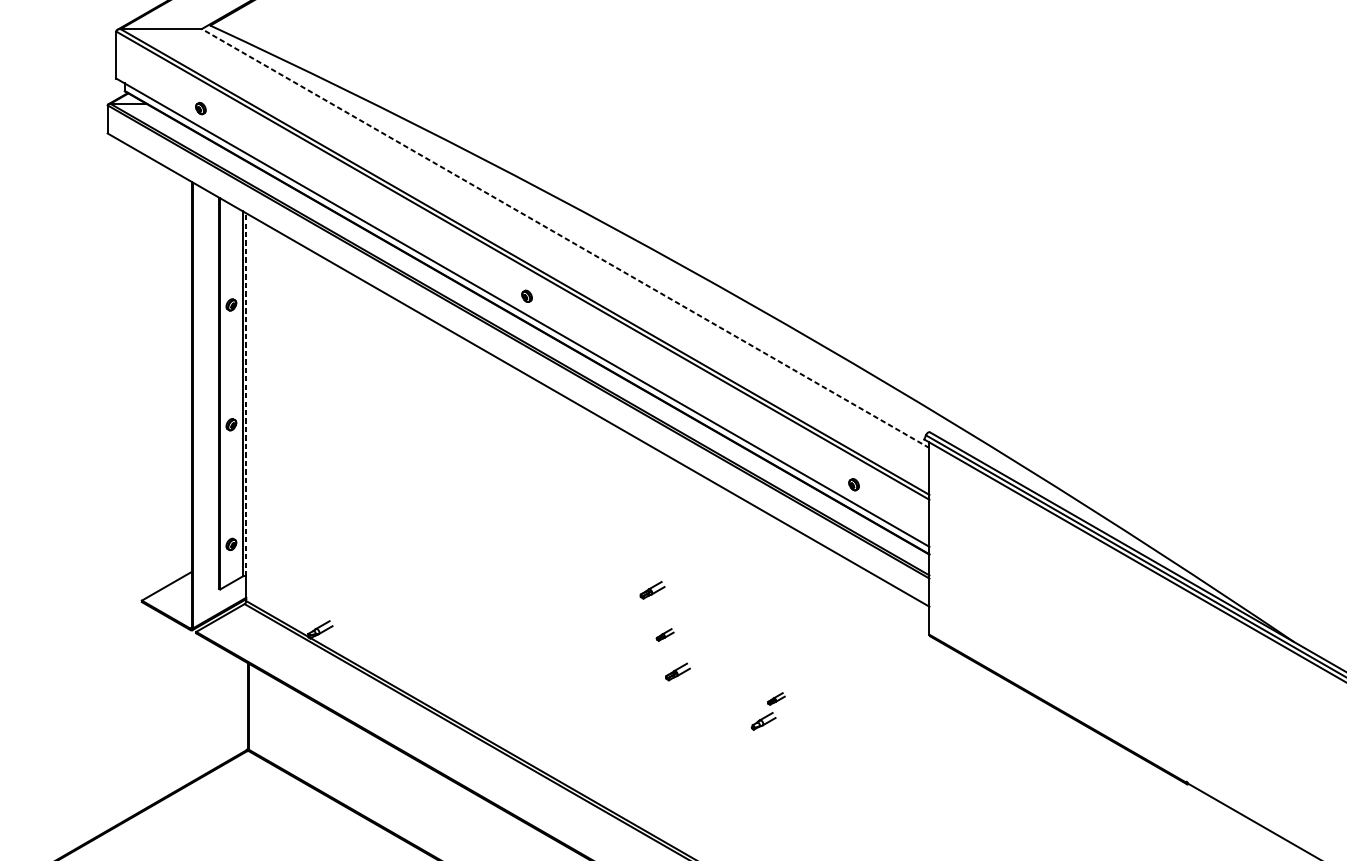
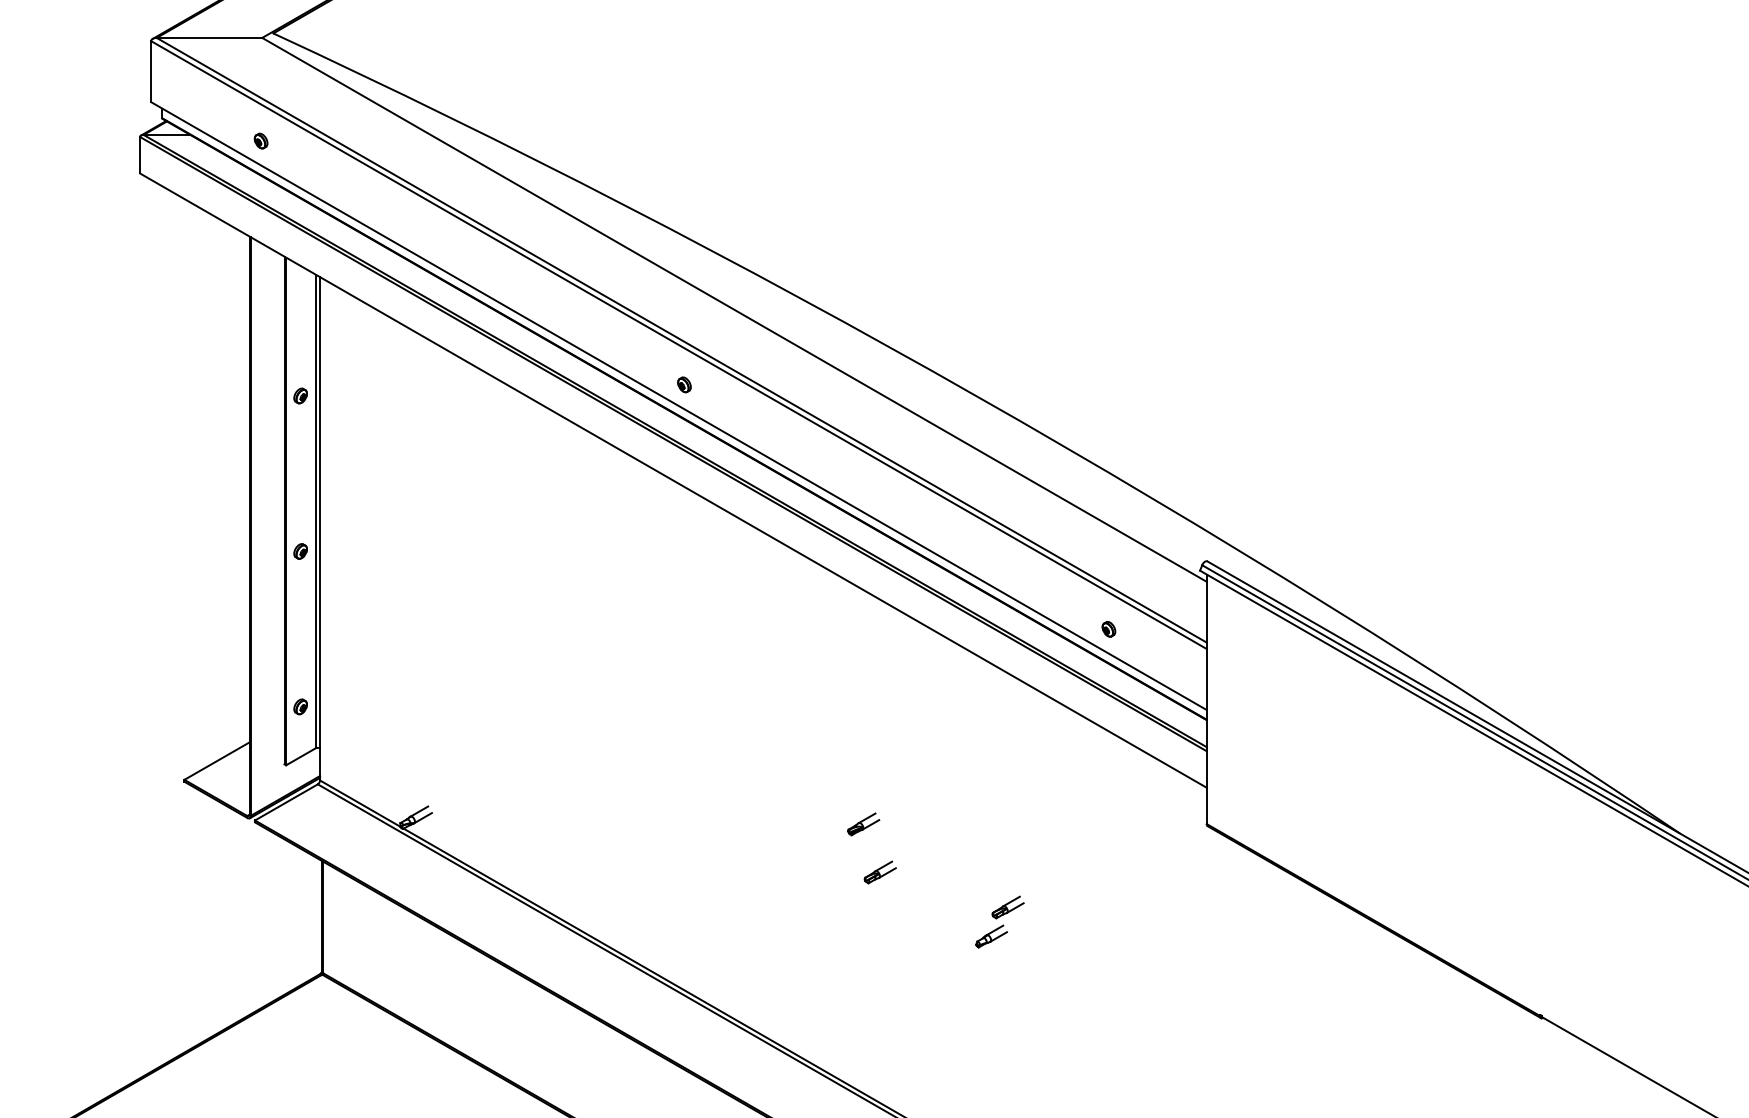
line: (565, 238) -> (734, 309), dashed -> solid
line: (246, 394) -> (320, 512), dashed -> solid
part: (651, 590) -> (846, 766), removed
part: (665, 635) -> (863, 824), size x1.43
part: (775, 698) -> (1007, 907), size x1.43

